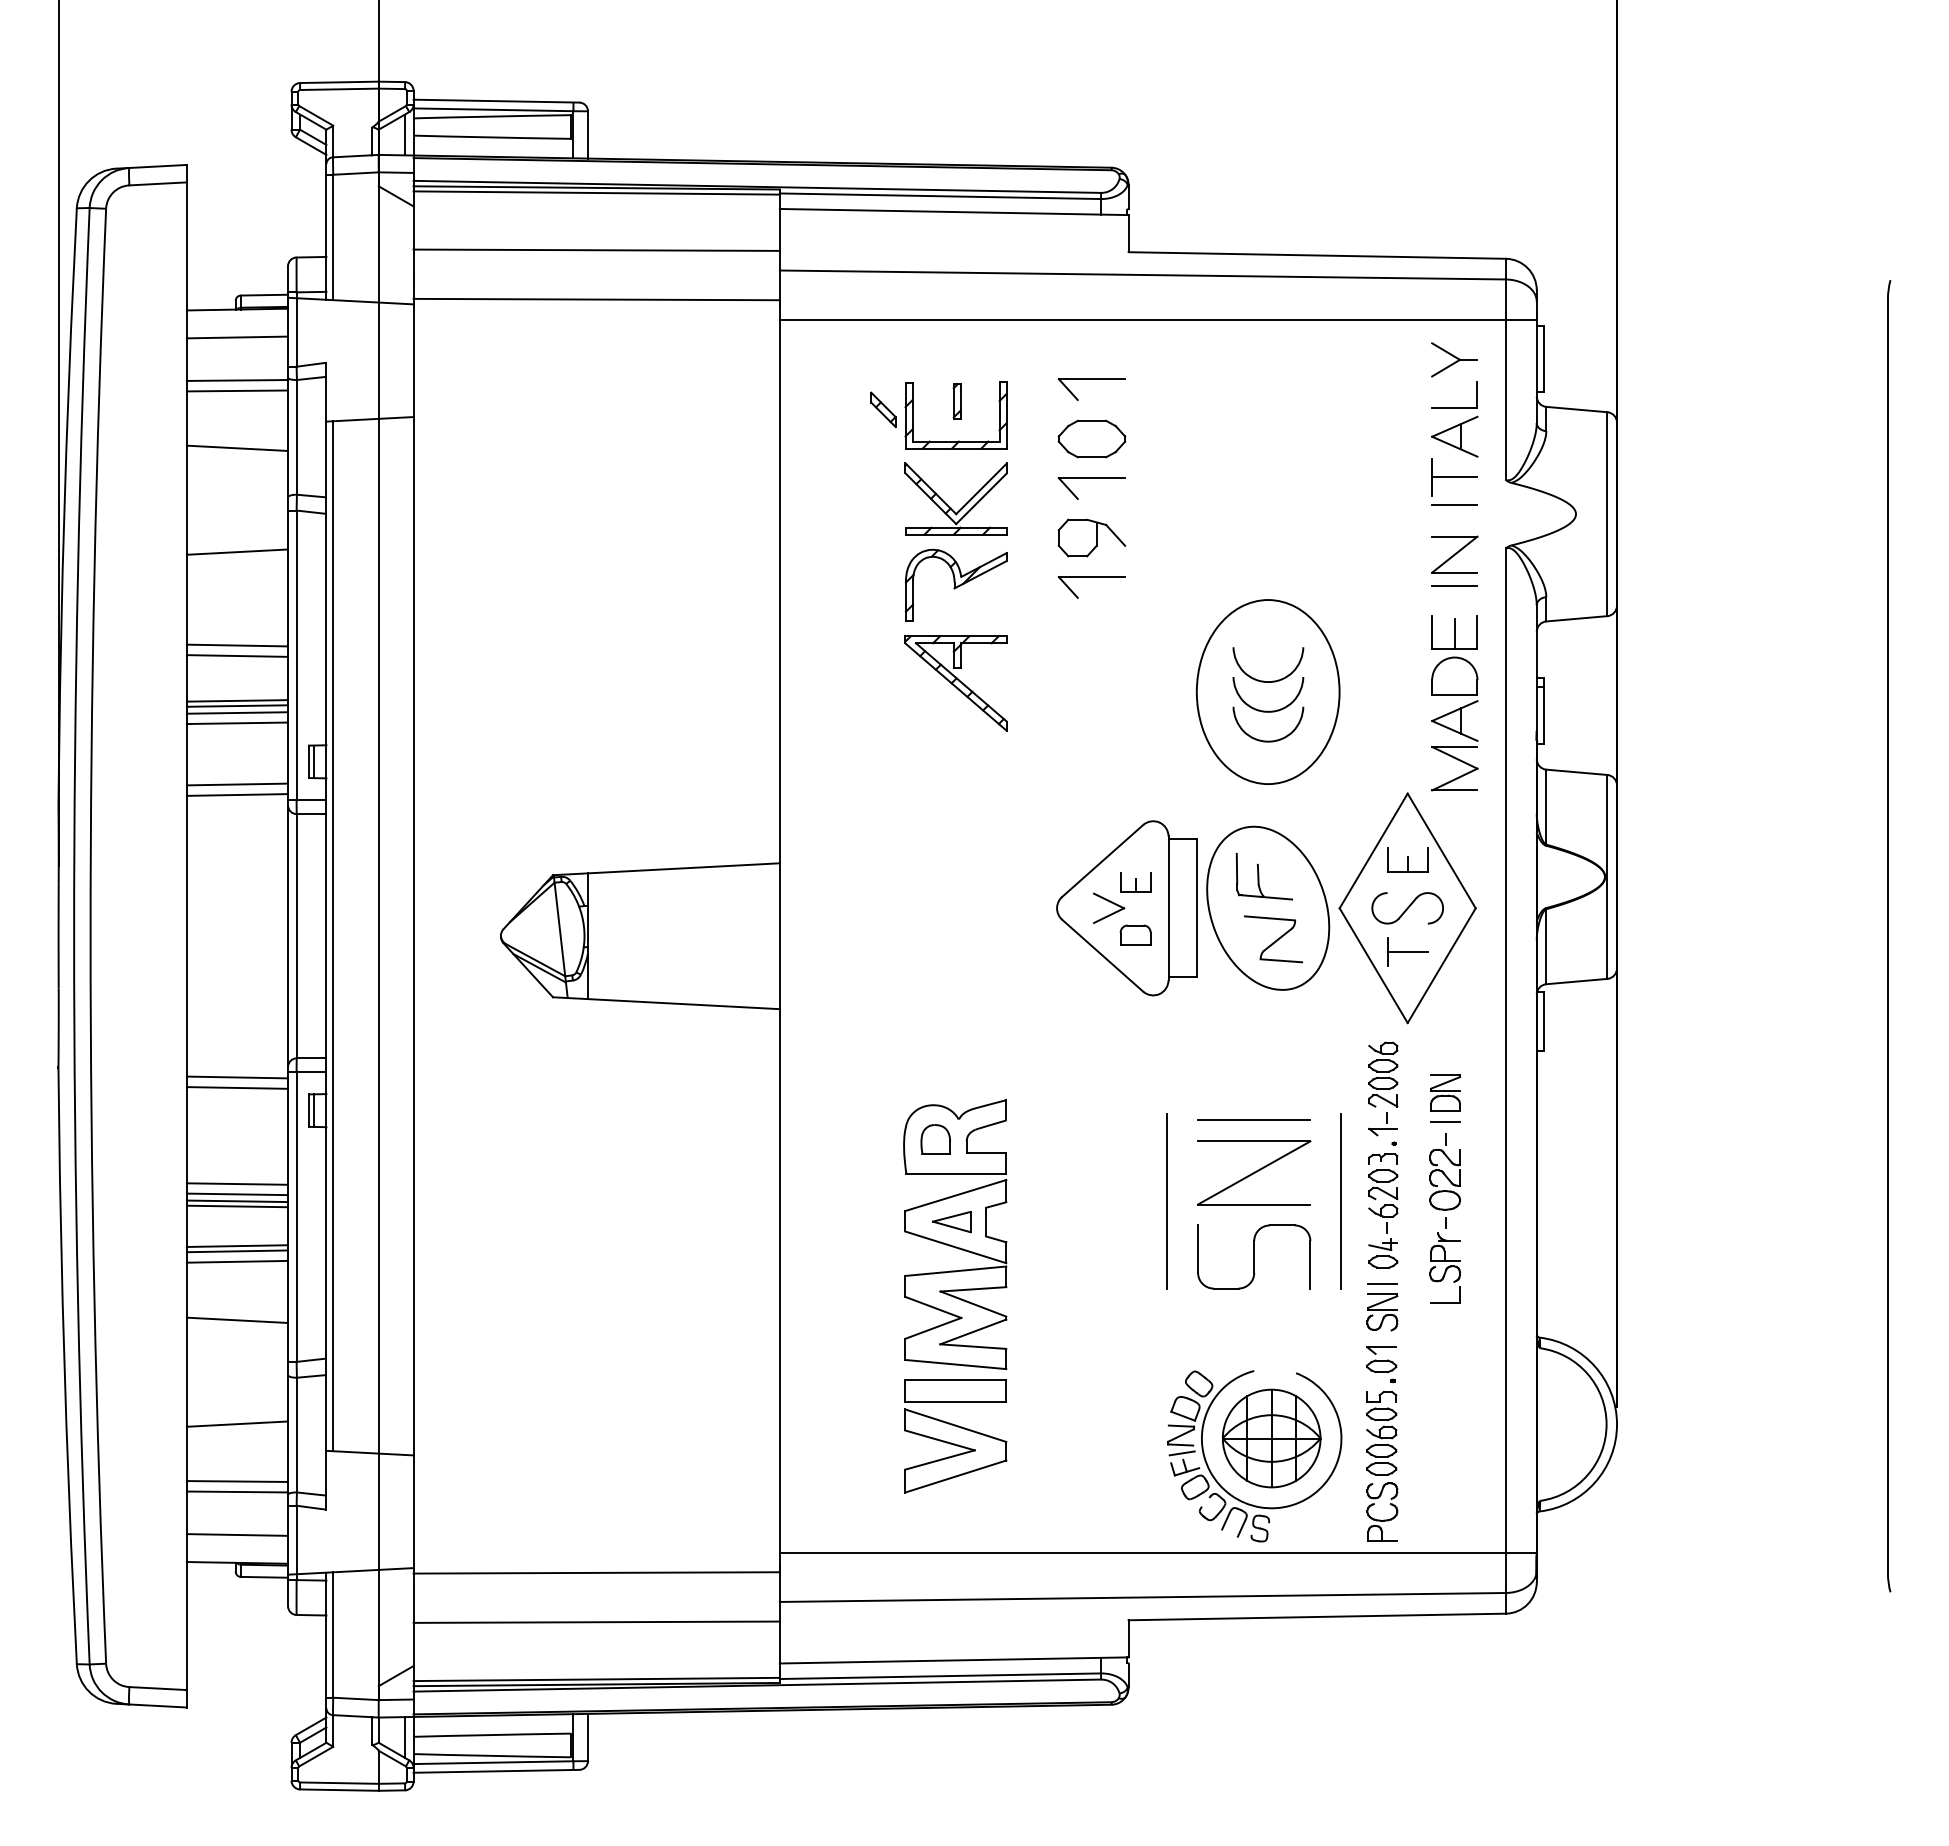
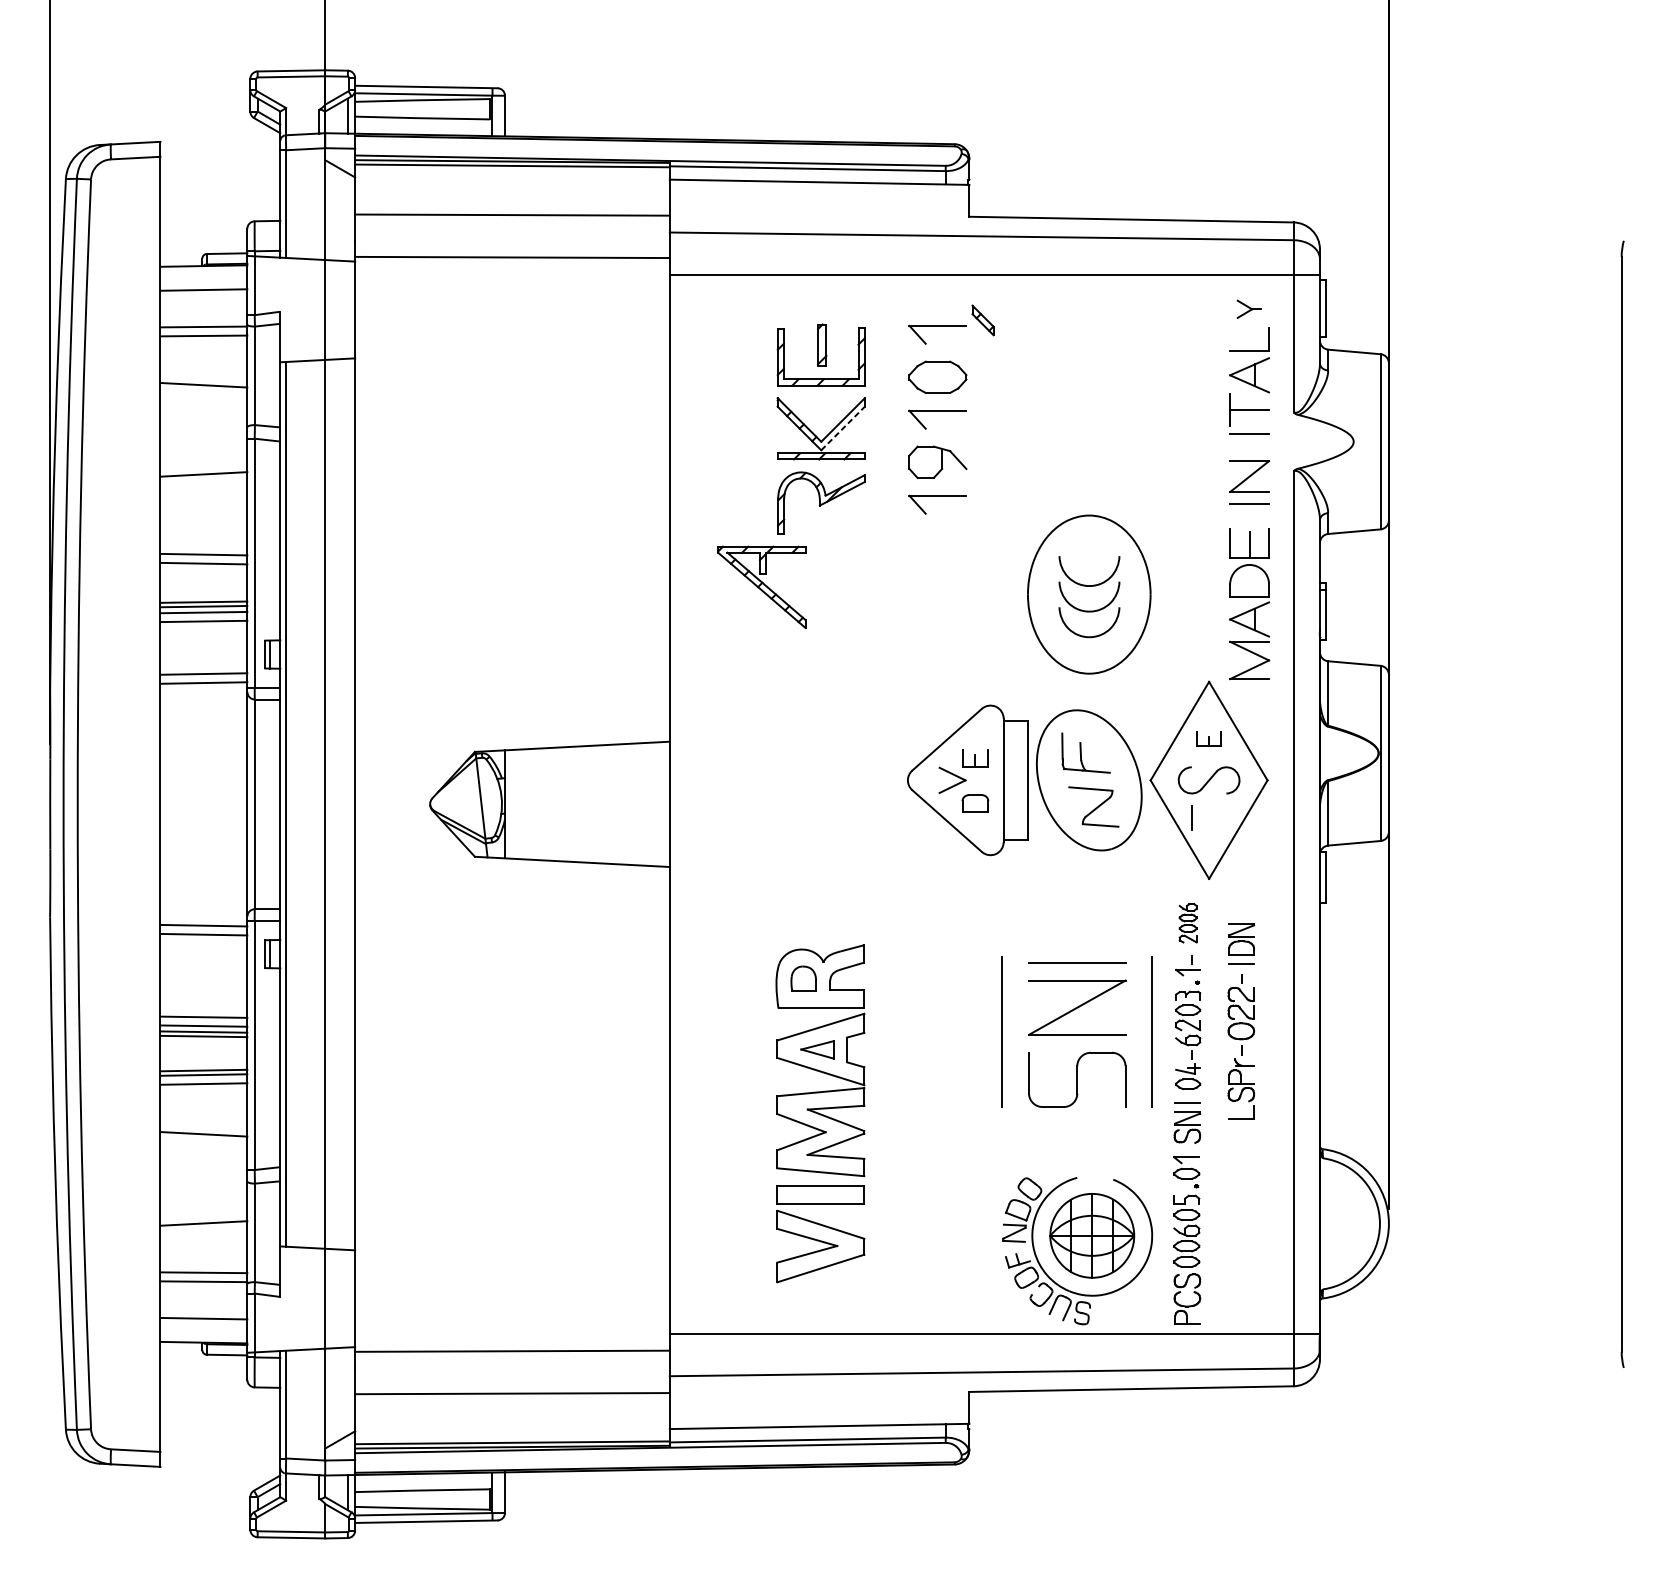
part: (1454, 359) -> (1249, 308), size x0.6
part: (956, 401) -> (821, 345), size x1.4
part: (883, 409) -> (983, 320), moved
line: (981, 498) -> (843, 428), solid -> dashed
part: (955, 683) -> (761, 587), moved
part: (1407, 859) -> (1208, 738), size x0.7
line: (1407, 952) -> (1208, 818), removed
part: (1383, 1074) -> (1188, 923), size x0.7
line: (1181, 1453) -> (1014, 1248), removed

